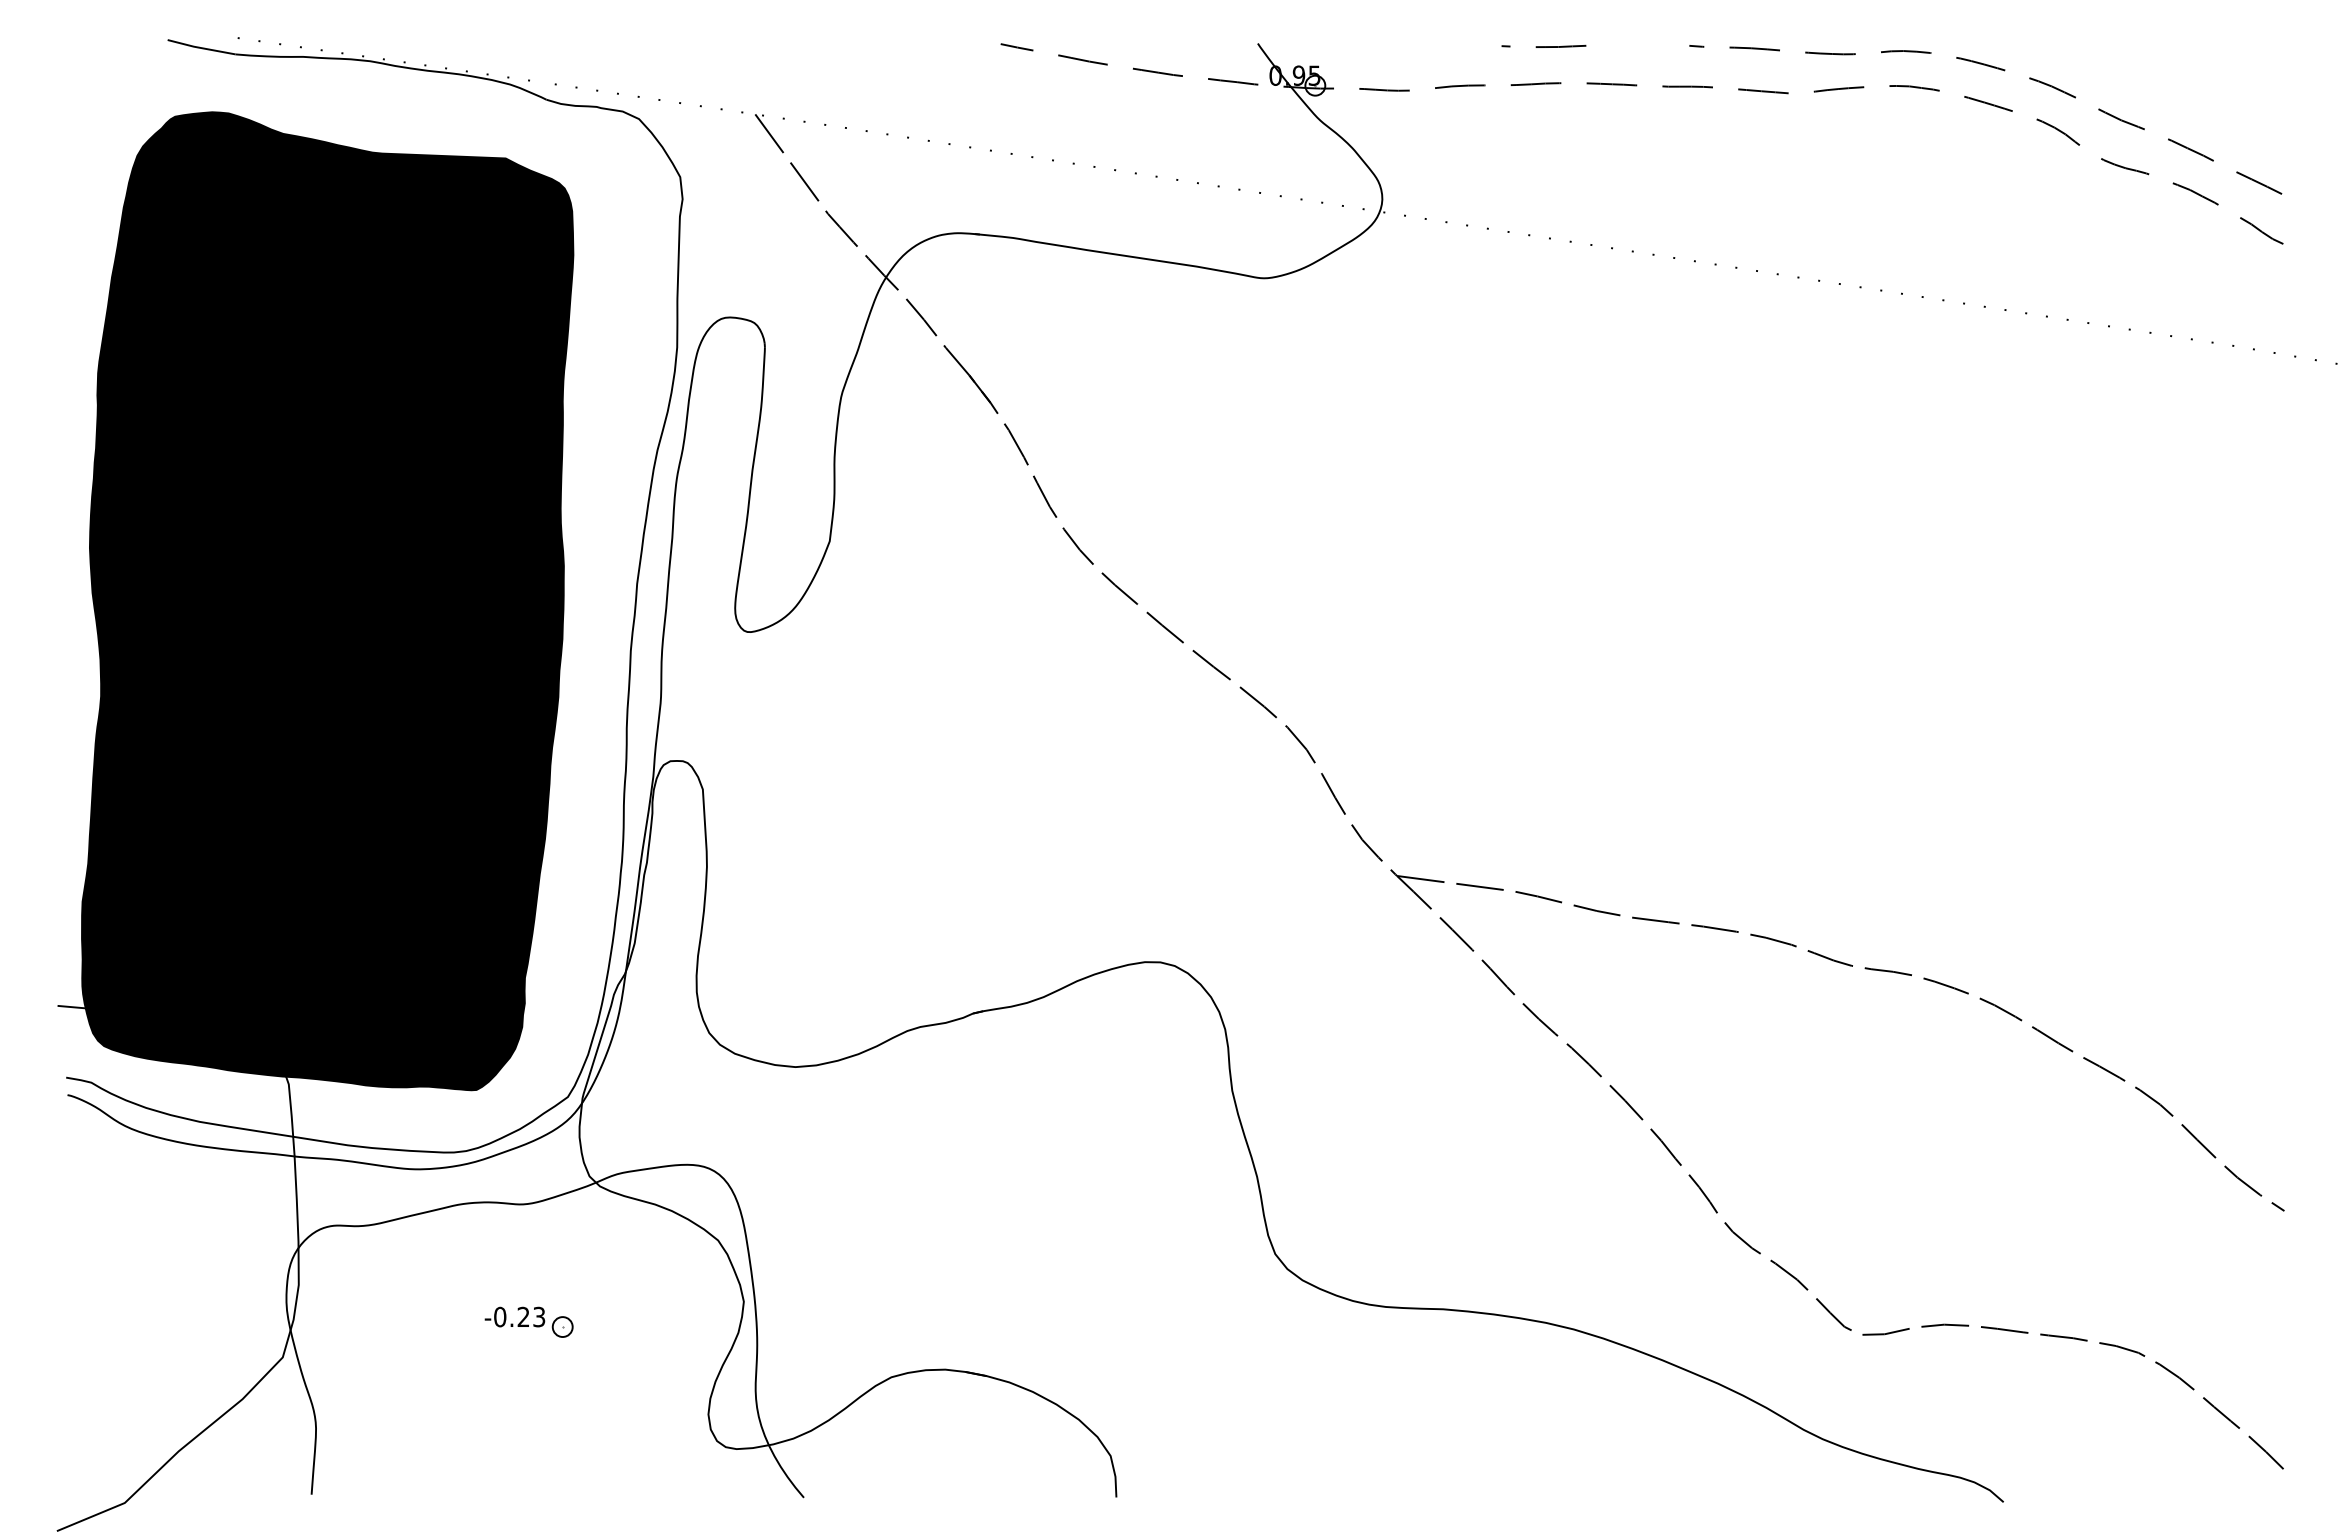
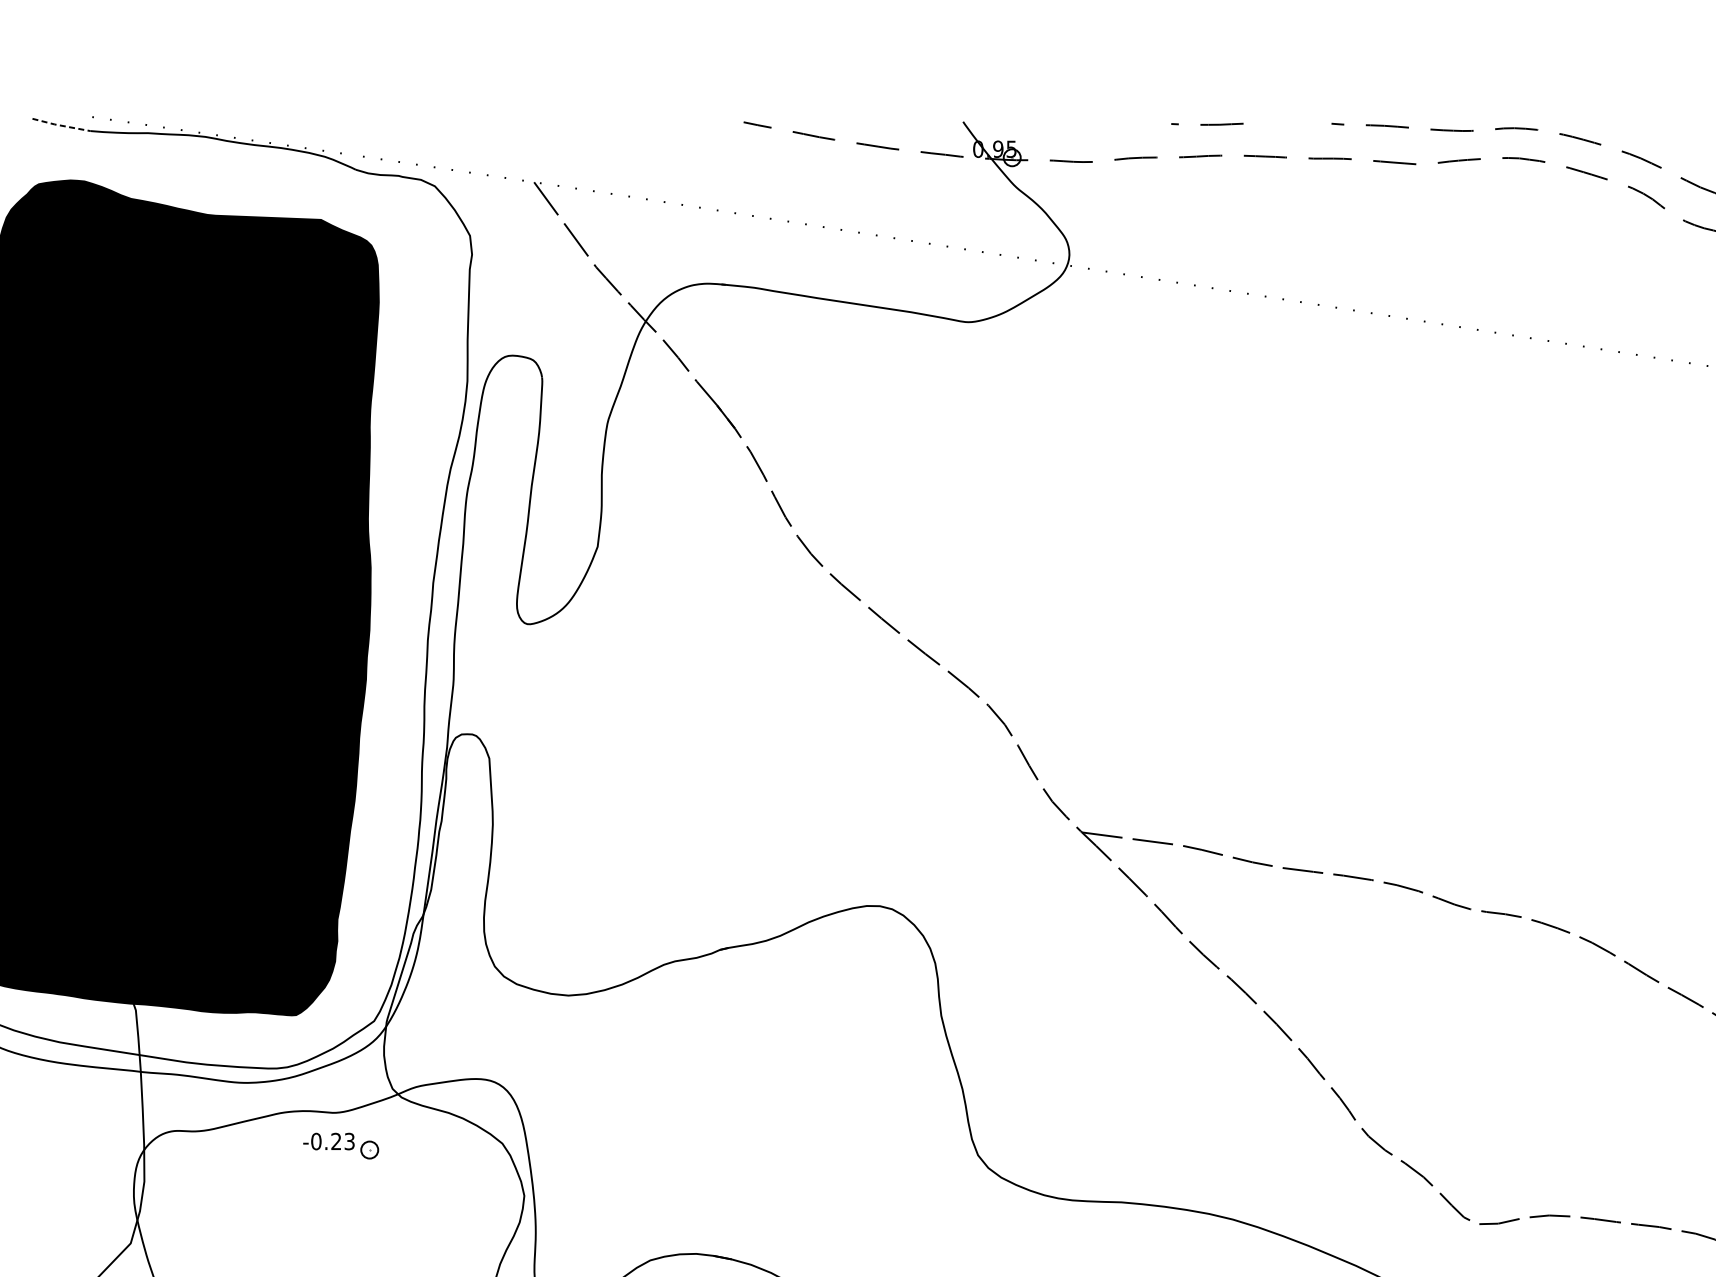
line: (201, 48) -> (61, 126), solid -> dashed
part: (528, 1321) -> (340, 1145), moved

